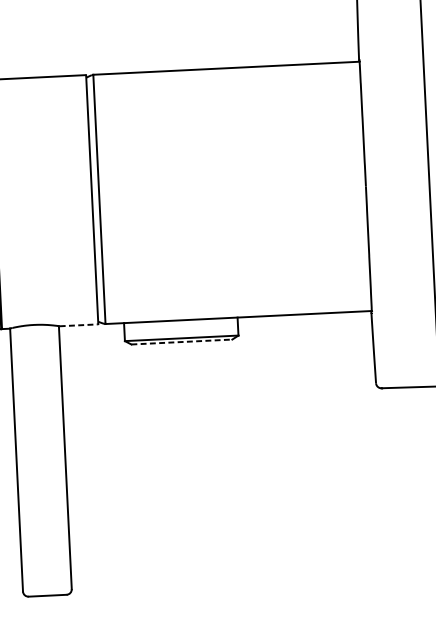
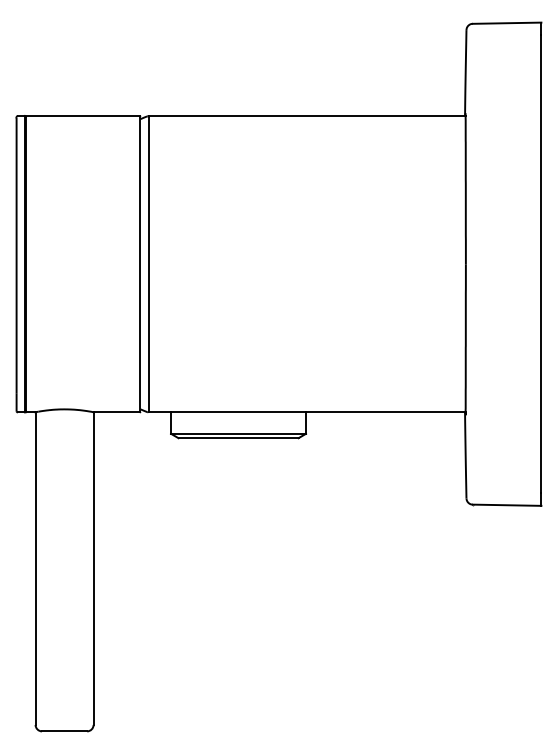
line: (79, 325) -> (117, 412), dashed -> solid
line: (182, 342) -> (239, 438), dashed -> solid

